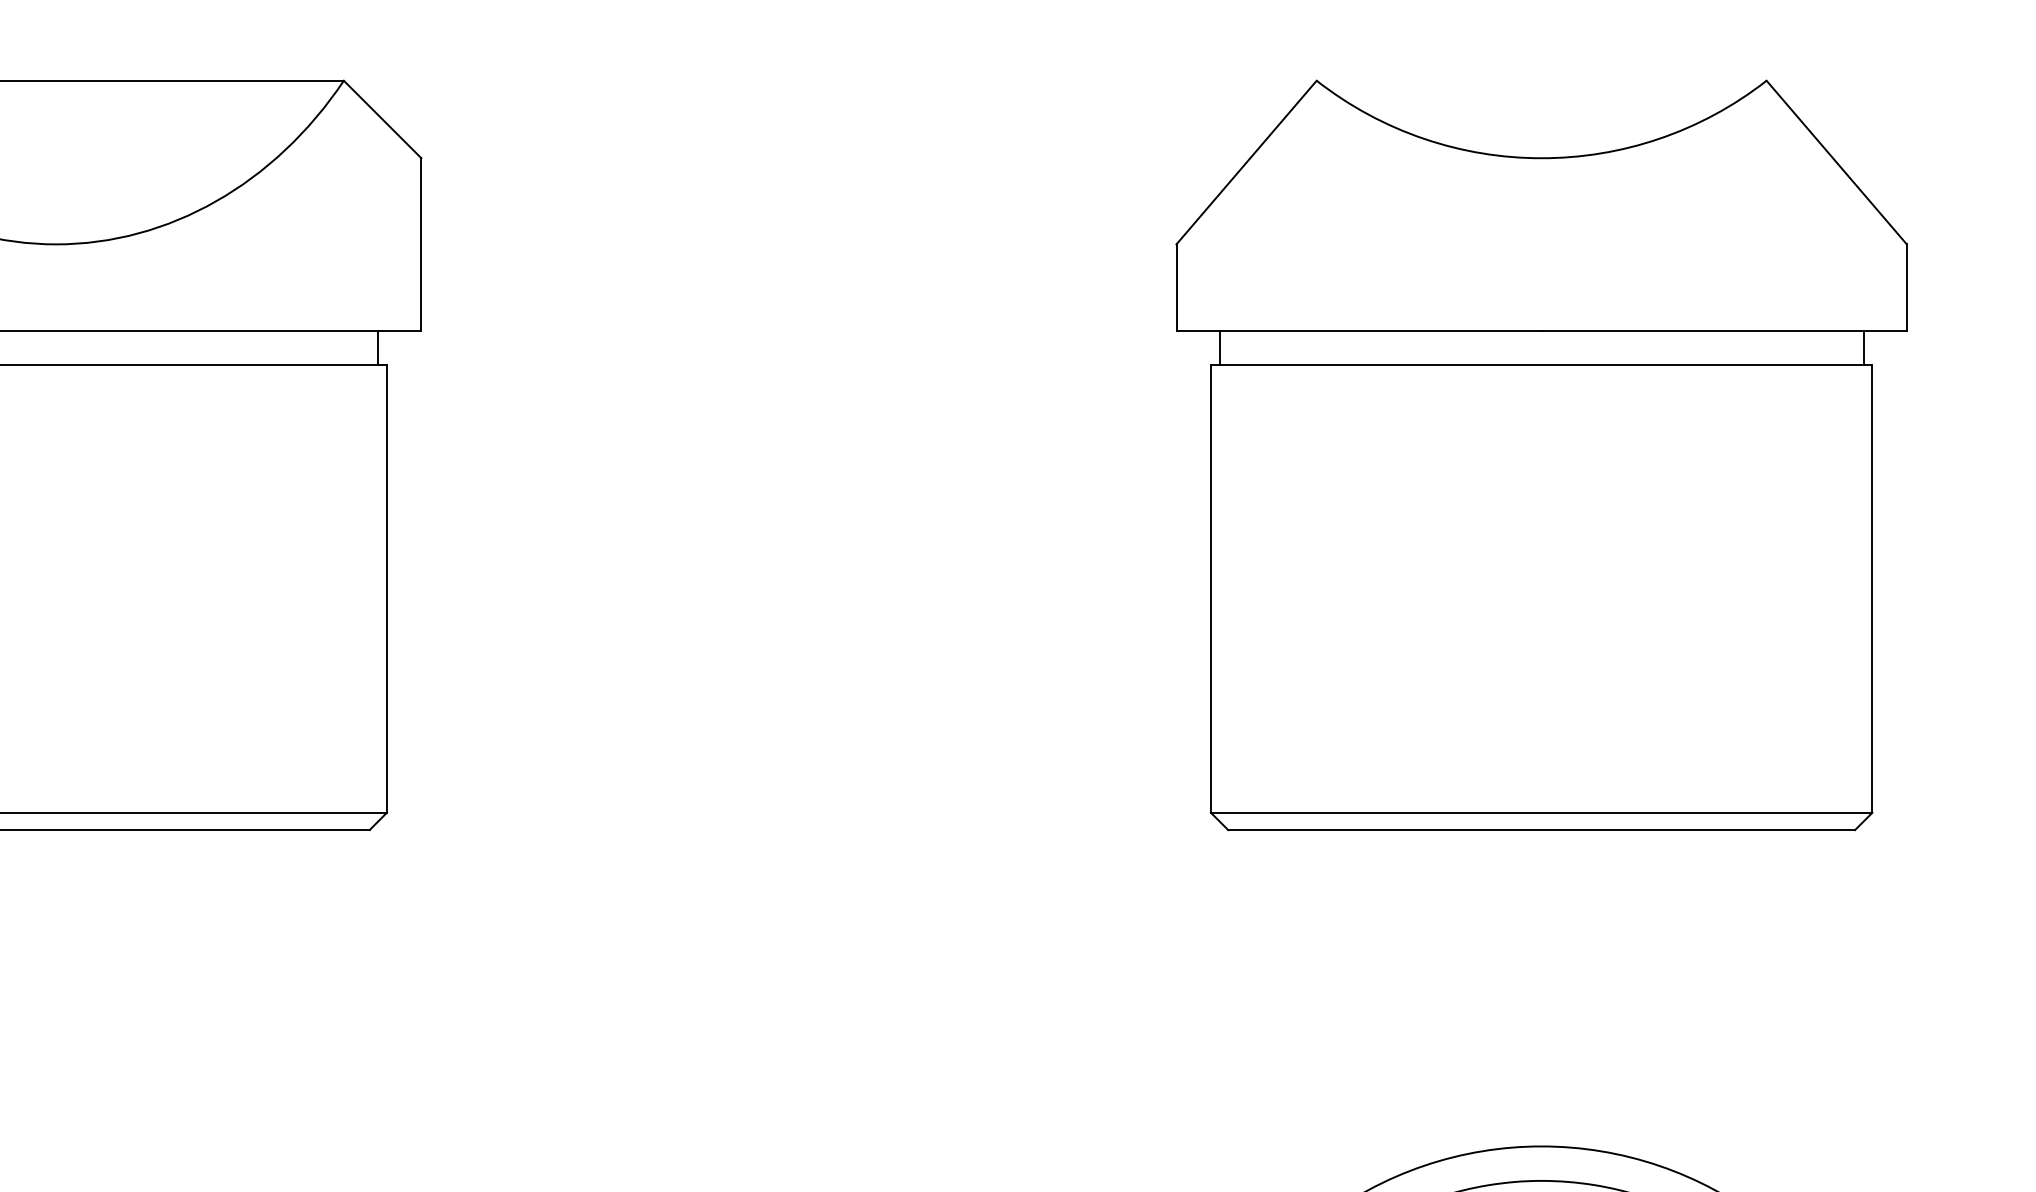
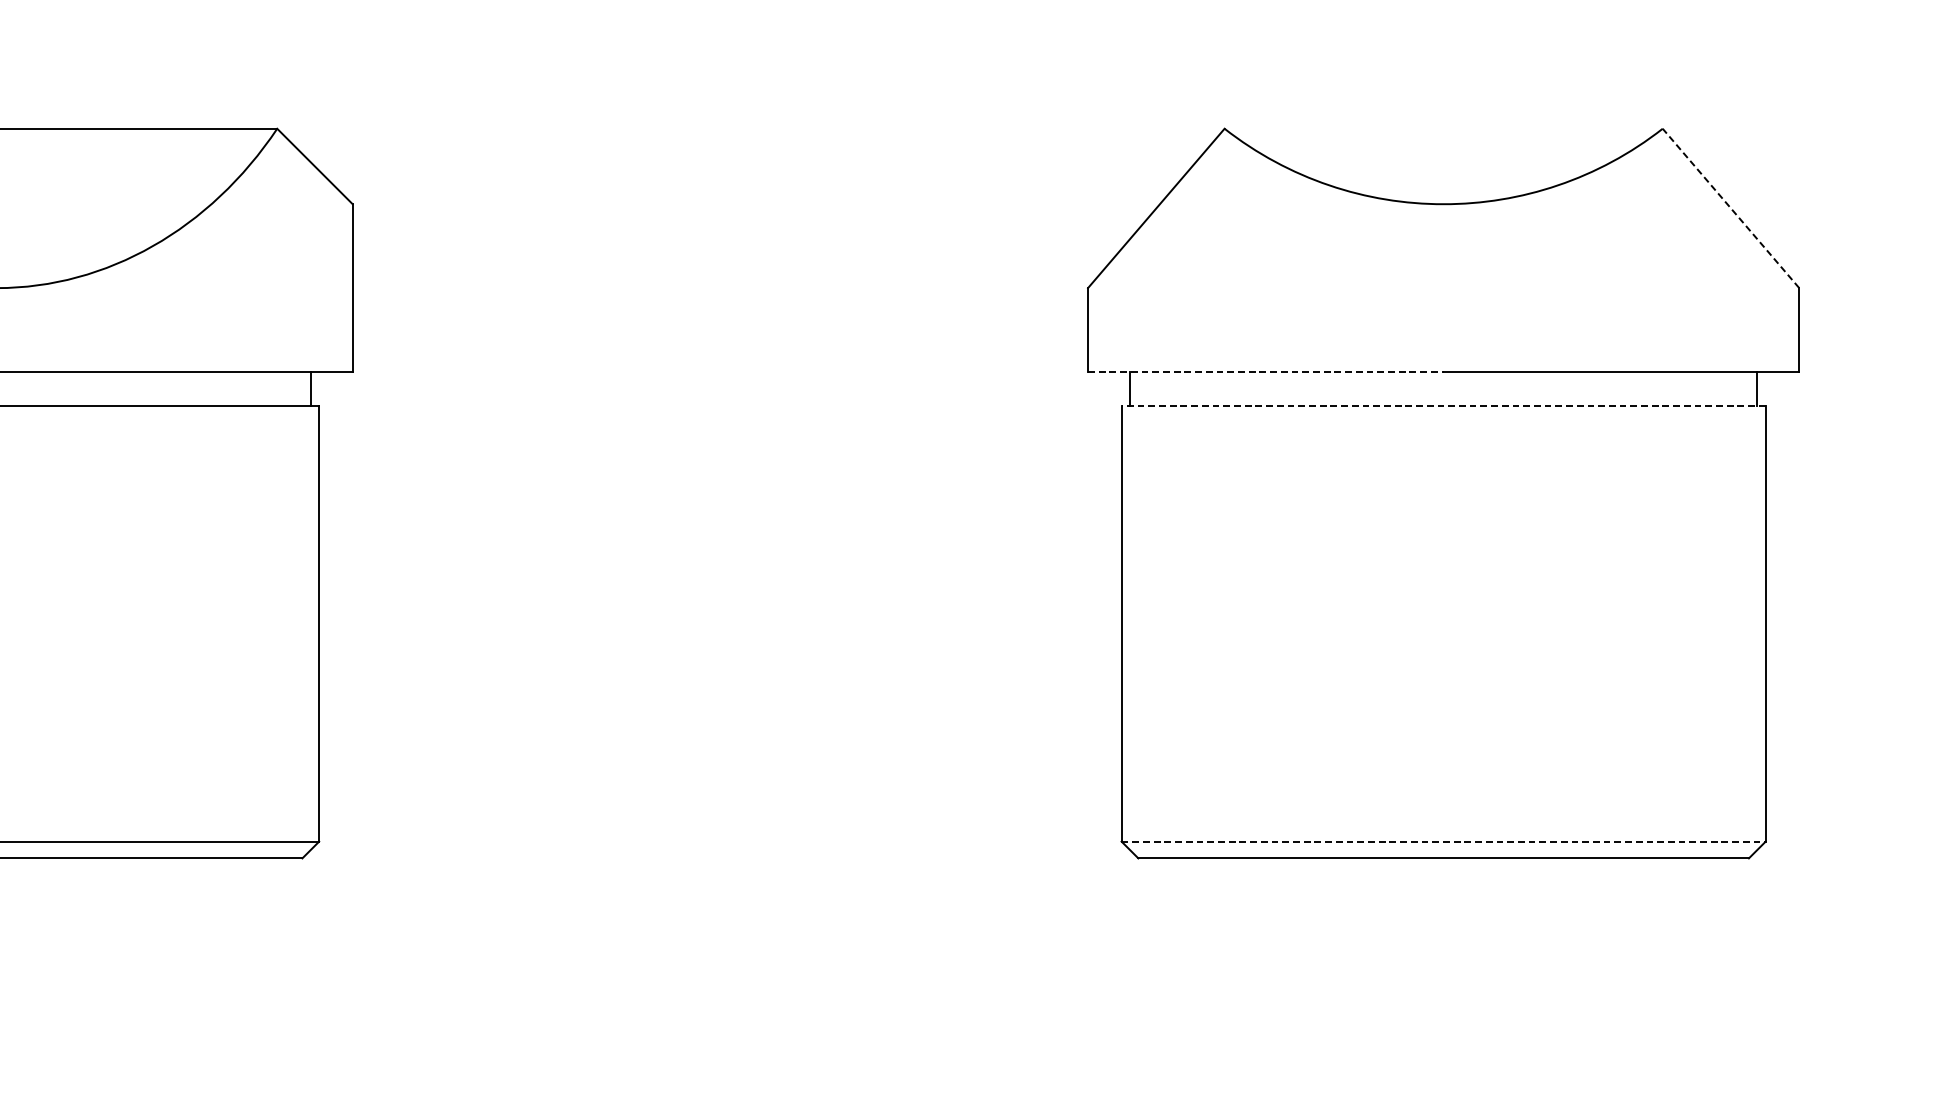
line: (1836, 162) -> (1730, 208), solid -> dashed
line: (1359, 330) -> (1266, 371), solid -> dashed
line: (1541, 364) -> (1443, 405), solid -> dashed
line: (1541, 812) -> (1443, 841), solid -> dashed

